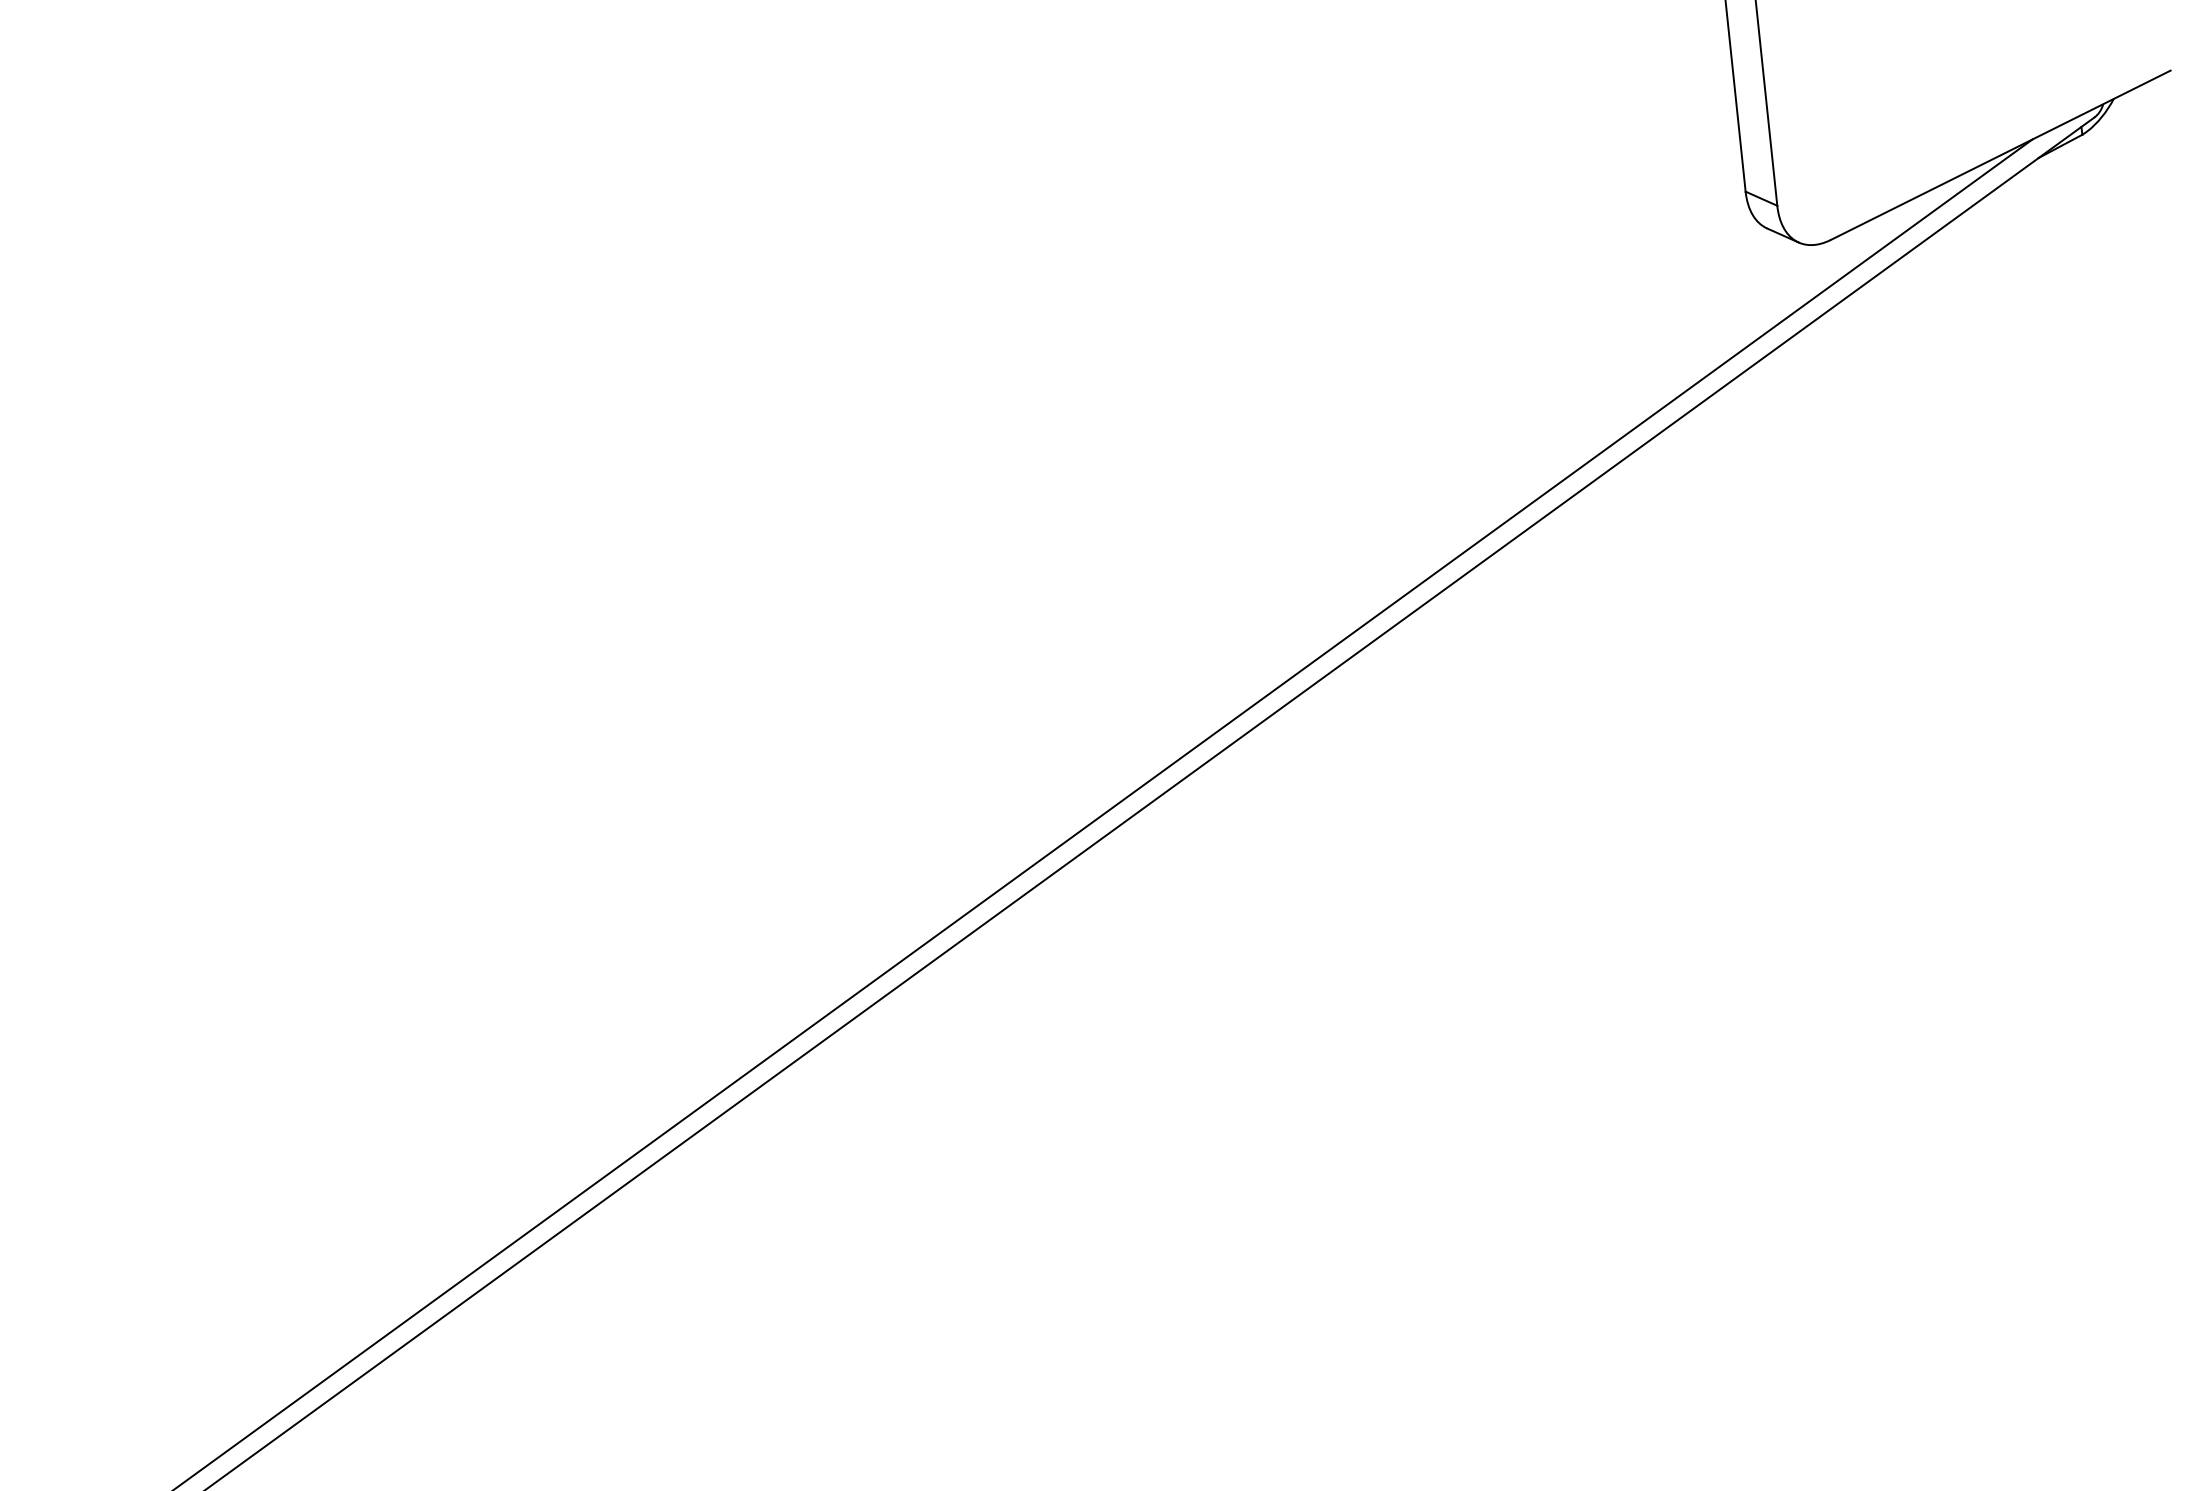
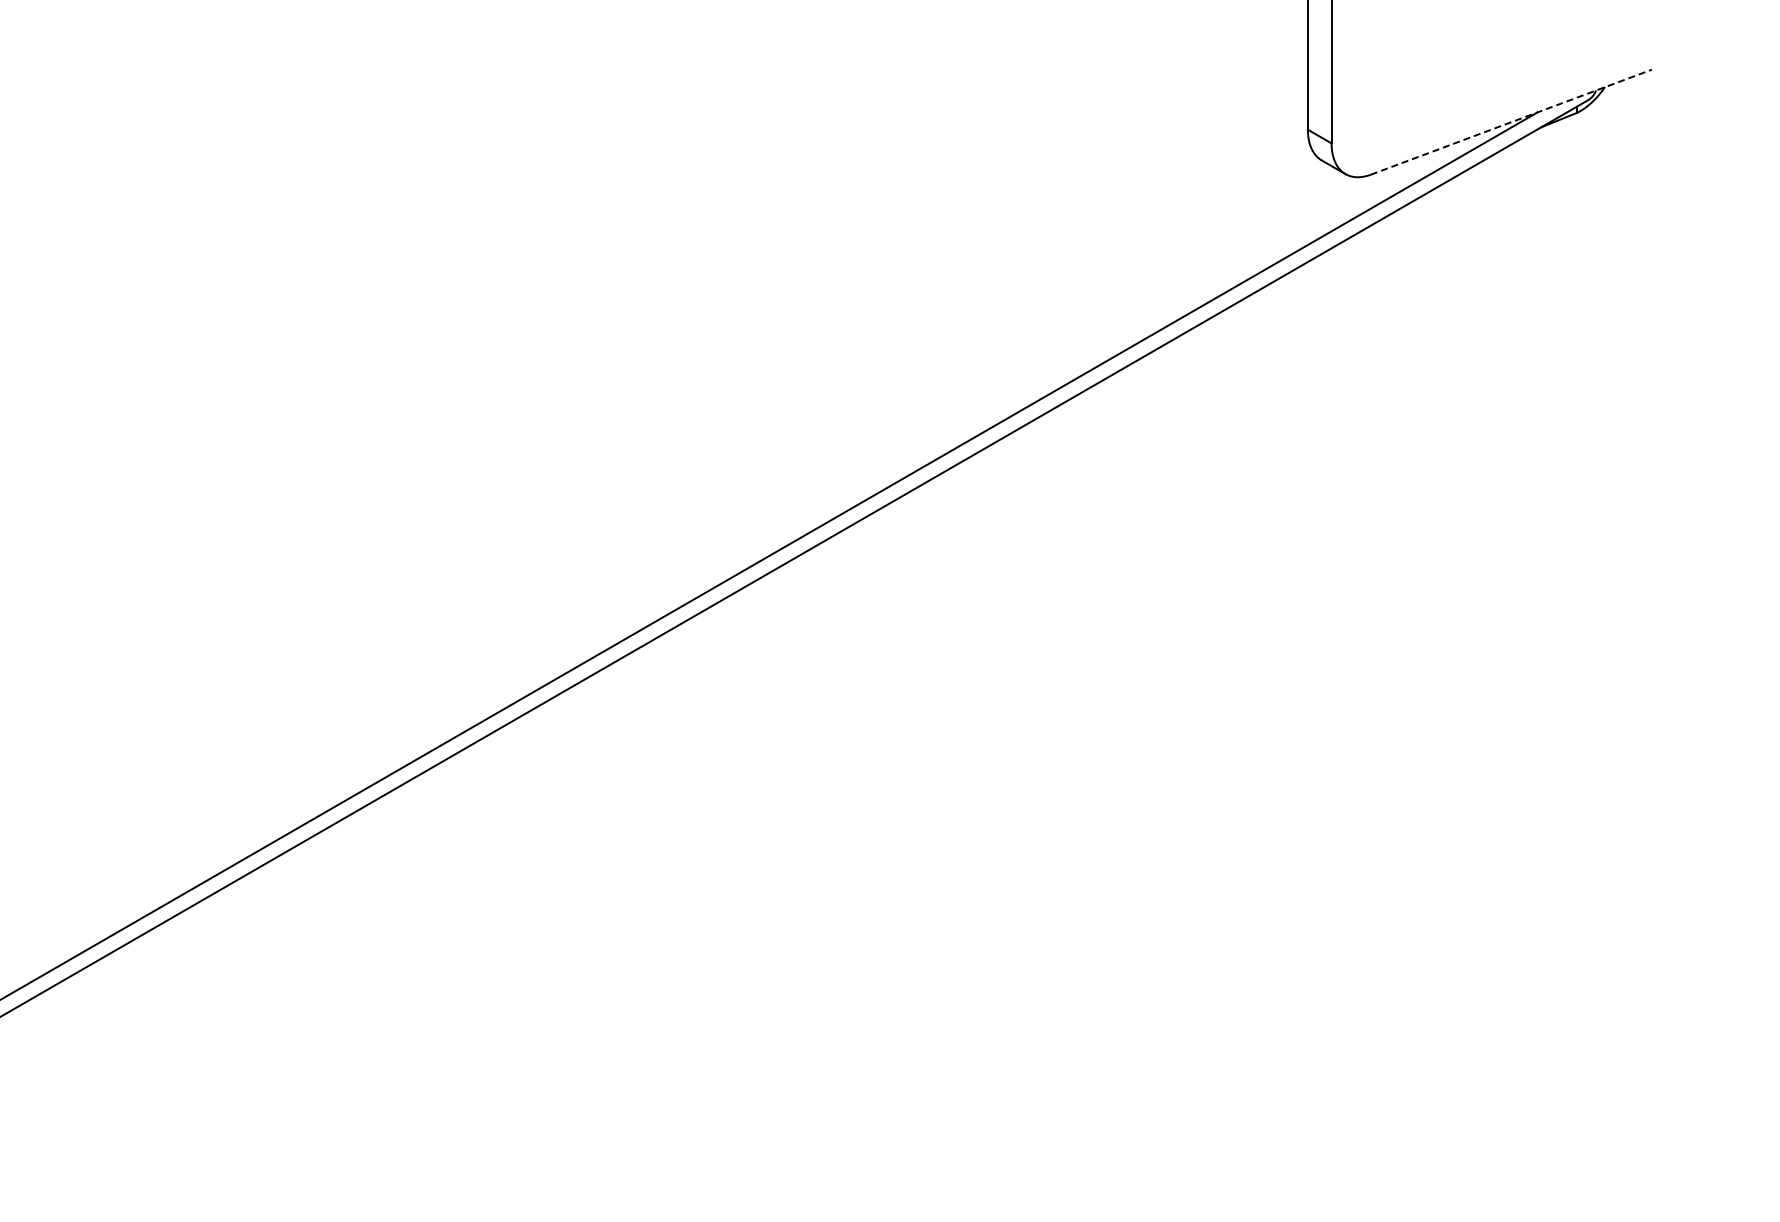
line: (2000, 155) -> (1511, 122), solid -> dashed

